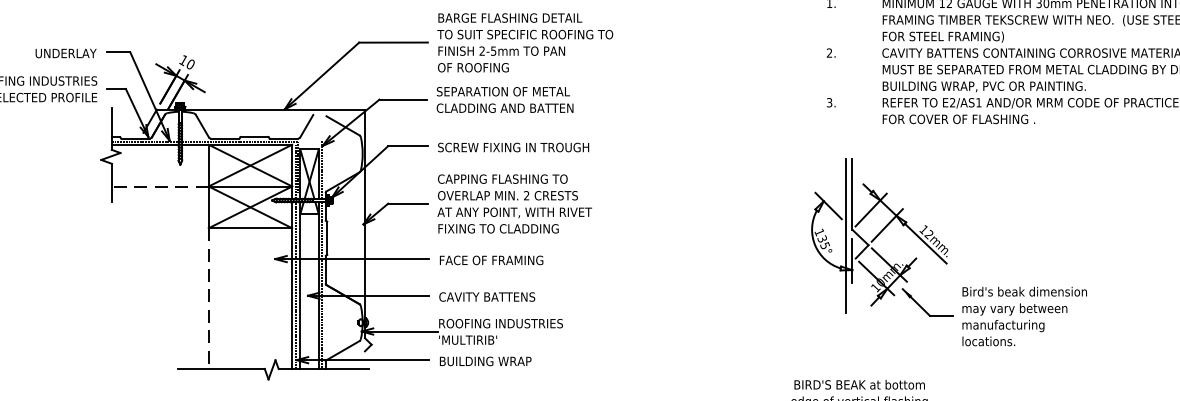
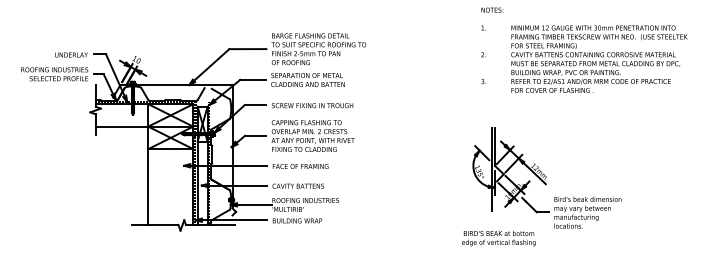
line: (158, 186) -> (121, 126), dashed -> solid
part: (947, 251) -> (546, 177), moved
line: (209, 299) -> (148, 187), dashed -> solid

